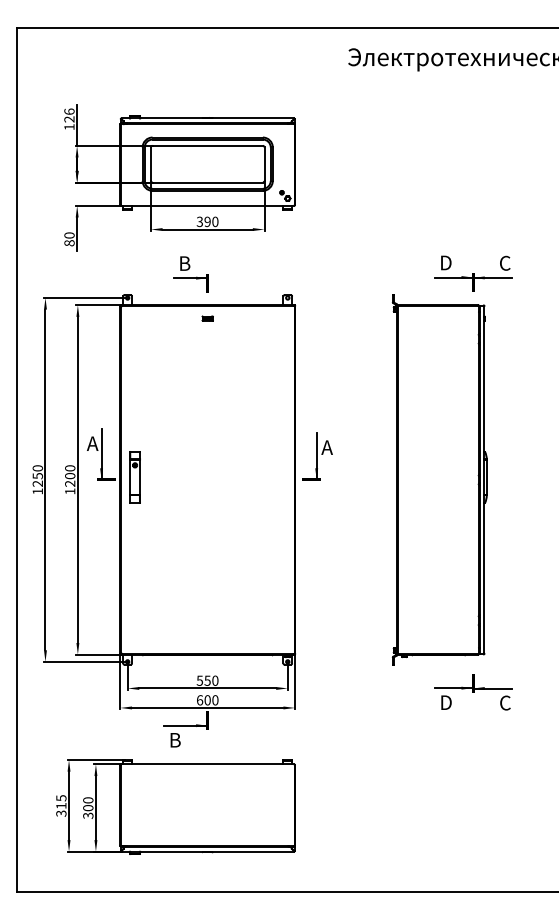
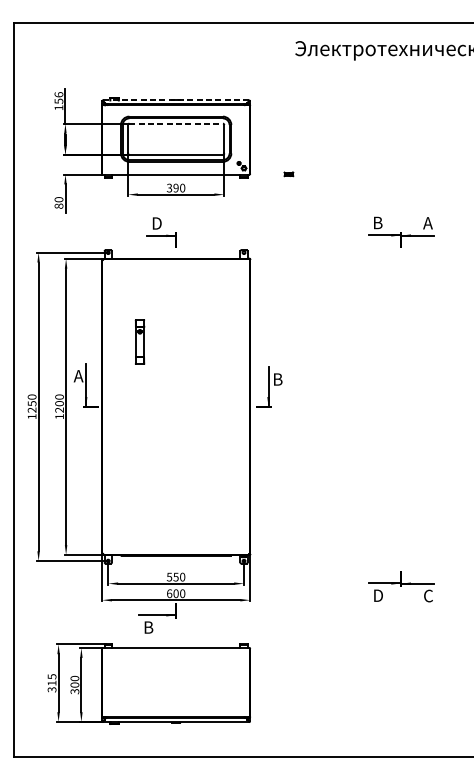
line: (207, 118) -> (175, 100), solid -> dashed
text: (69, 119) -> (58, 101), 126 -> 156
line: (208, 145) -> (176, 123), solid -> dashed
text: (447, 262) -> (379, 222), D -> B
text: (504, 262) -> (427, 222), С -> A
text: (186, 263) -> (158, 223), B -> D
part: (207, 318) -> (288, 174), moved
text: (327, 447) -> (277, 379), A -> B
part: (134, 477) -> (139, 342), moved
part: (439, 479) -> (372, 406), removed

